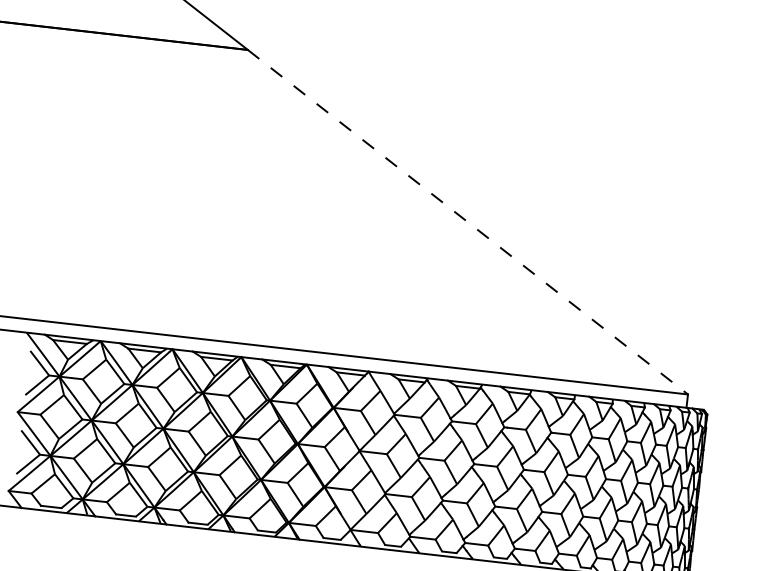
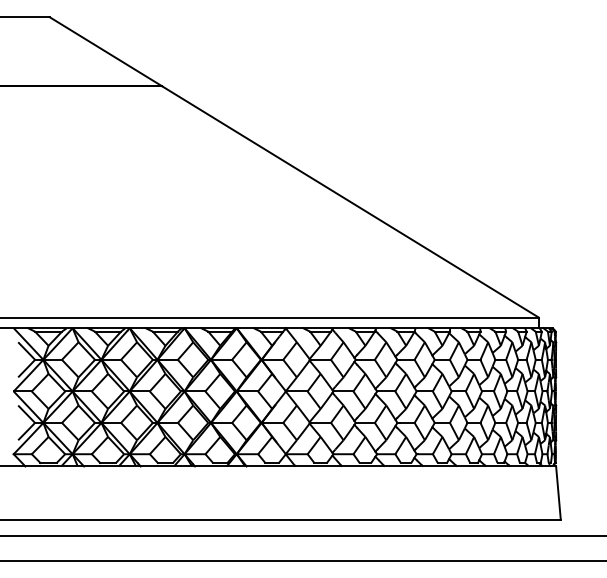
line: (467, 222) -> (350, 202), dashed -> solid

